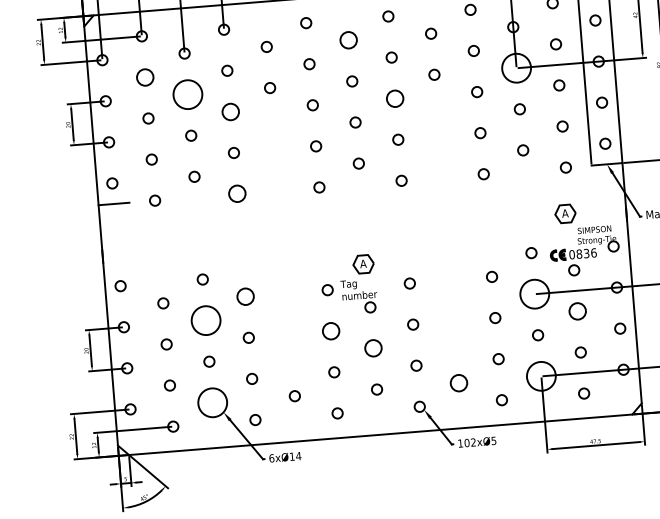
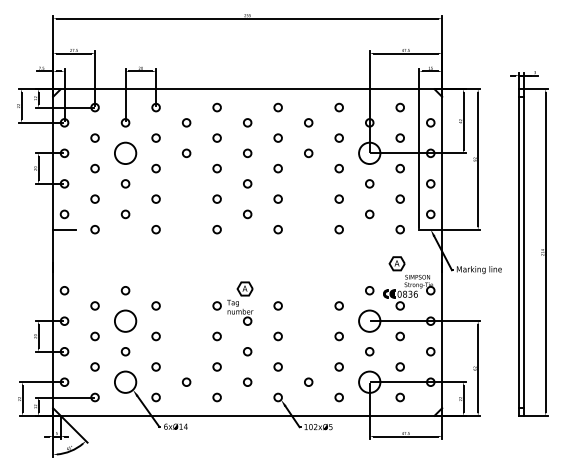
circle: (348, 39) -> (247, 122), size x0.62
circle: (144, 76) -> (94, 137), size x0.62
circle: (394, 98) -> (277, 168), size x0.62
circle: (229, 111) -> (155, 168), size x0.62
circle: (236, 193) -> (155, 229), size x0.62
circle: (244, 296) -> (155, 305), size x0.62
circle: (576, 311) -> (399, 336), size x0.62
circle: (330, 331) -> (216, 336), size x0.62
circle: (373, 348) -> (247, 351), size x0.62
circle: (458, 381) -> (308, 381), size x0.62

